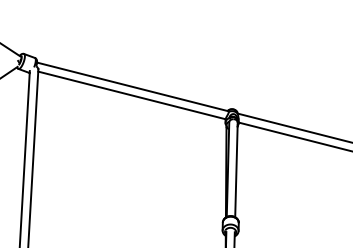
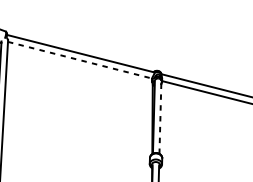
line: (131, 95) -> (79, 60), solid -> dashed
line: (236, 169) -> (160, 117), solid -> dashed

